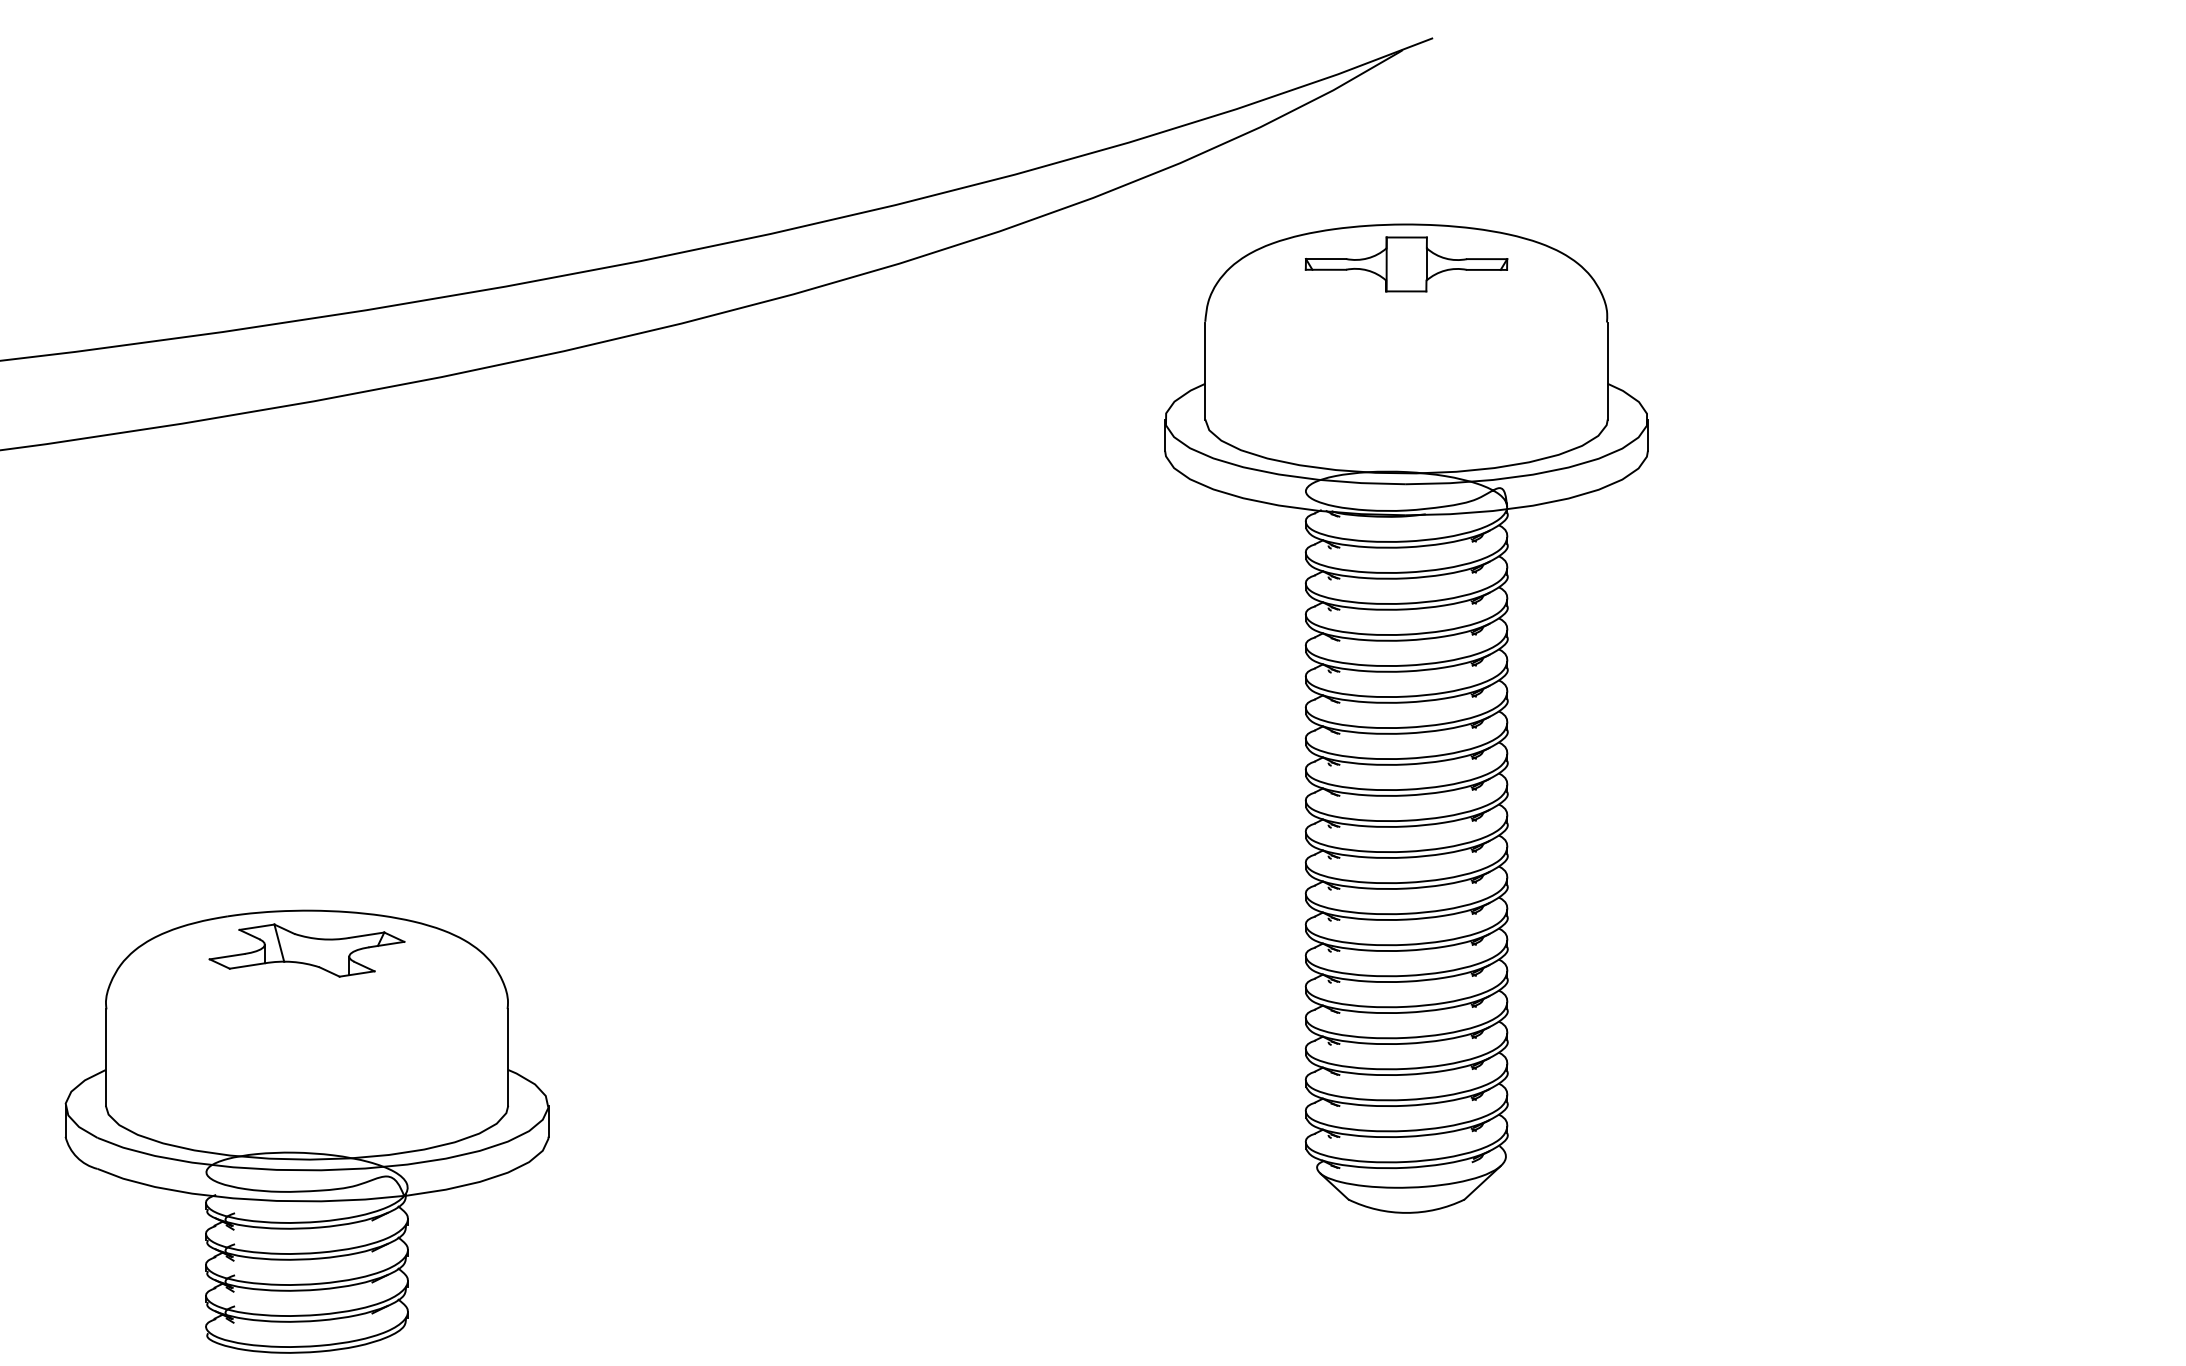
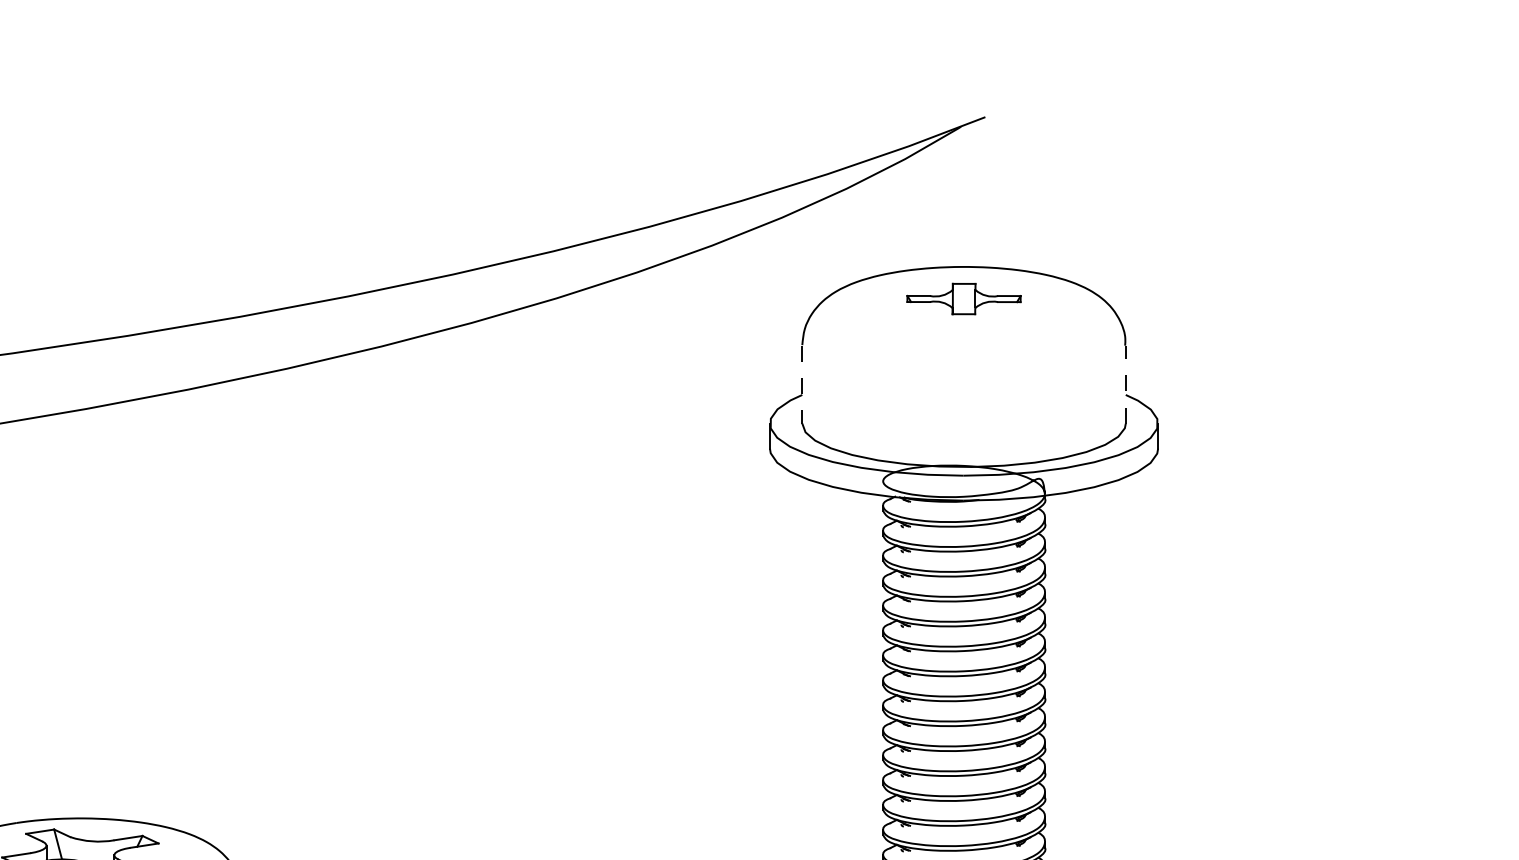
part: (1406, 264) -> (964, 299), size x0.7
line: (1607, 370) -> (1125, 384), solid -> dashed
line: (1205, 371) -> (802, 385), solid -> dashed

